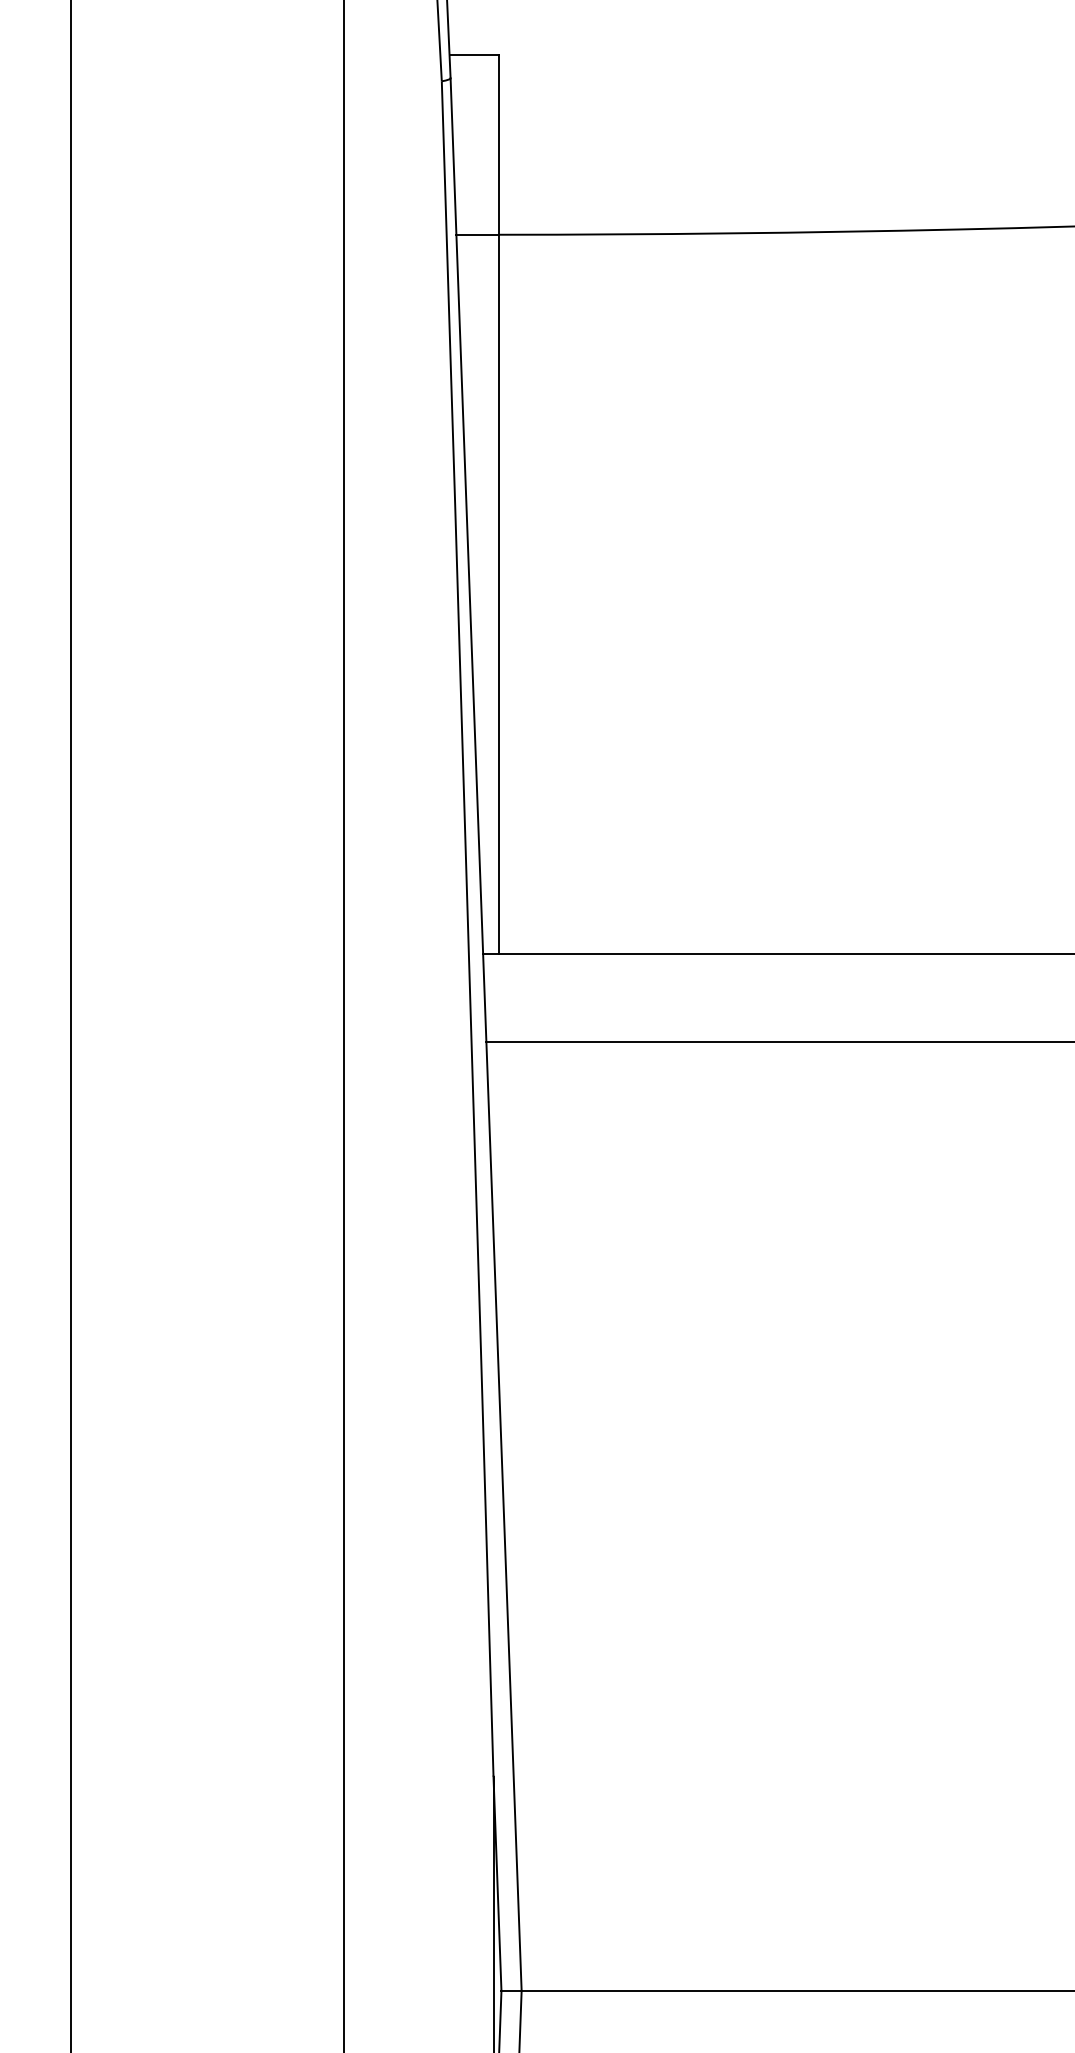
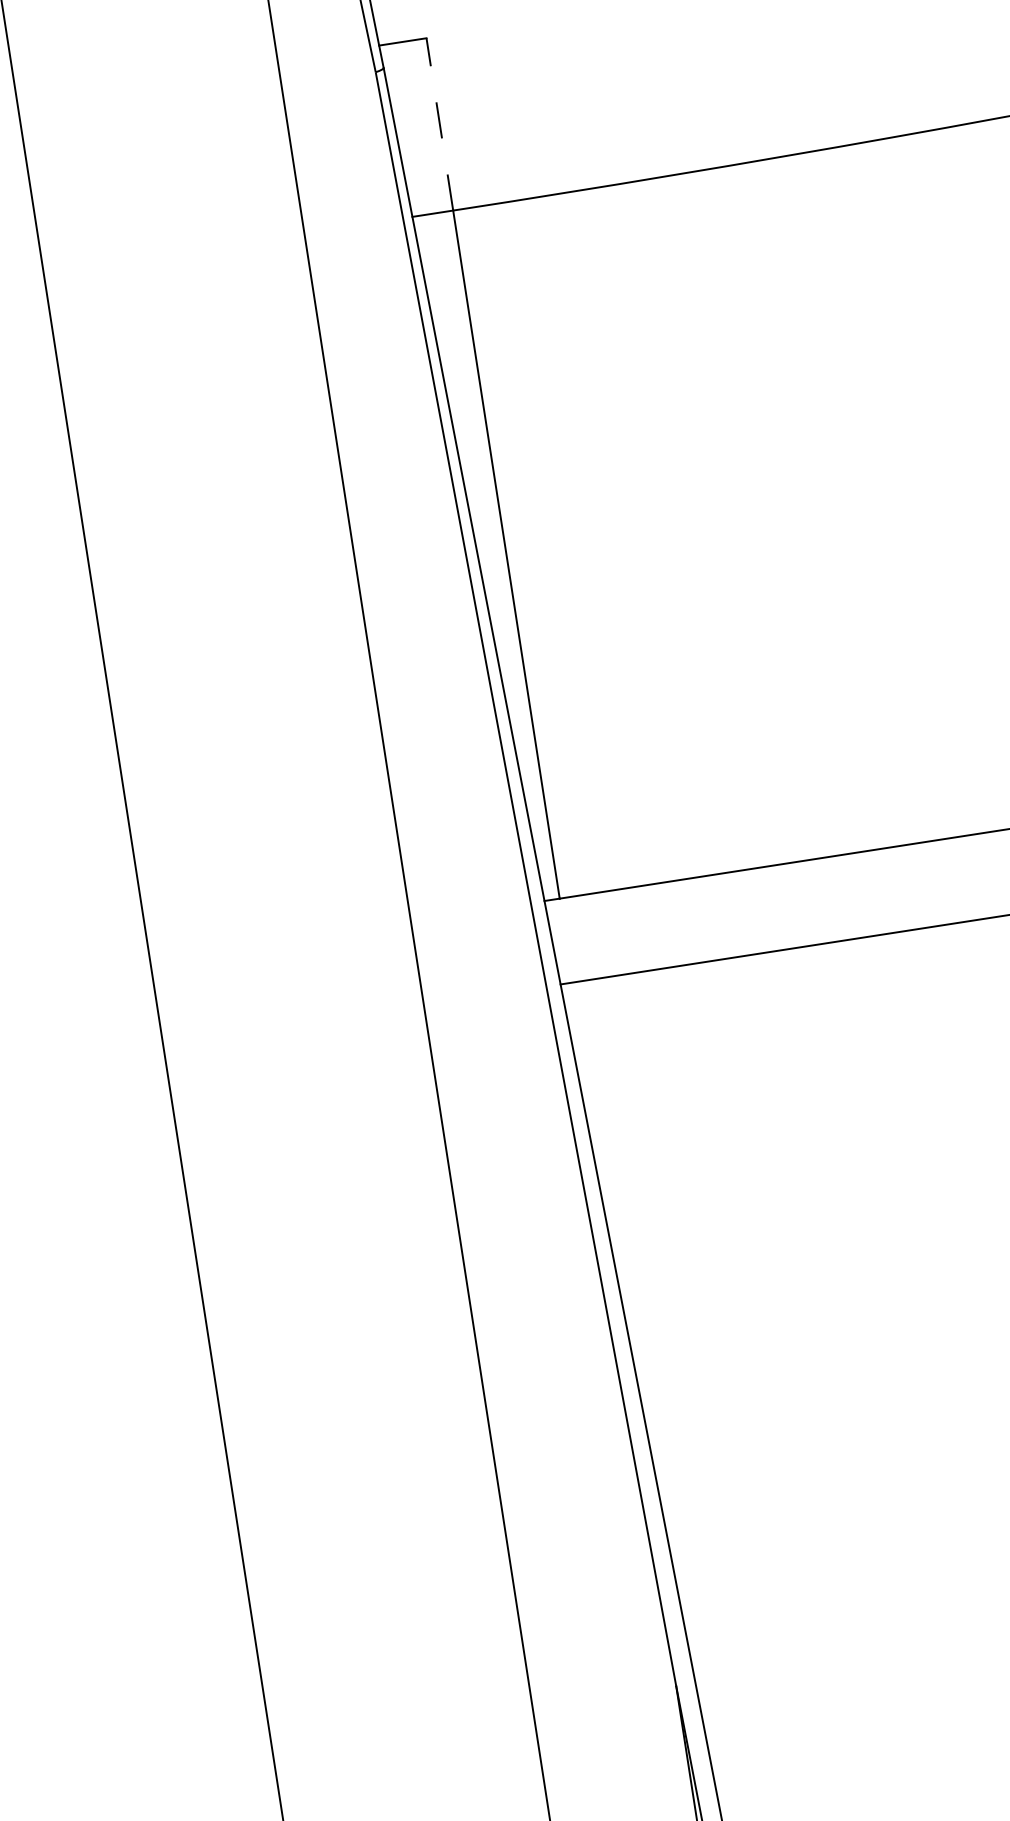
line: (499, 144) -> (440, 124), solid -> dashed

